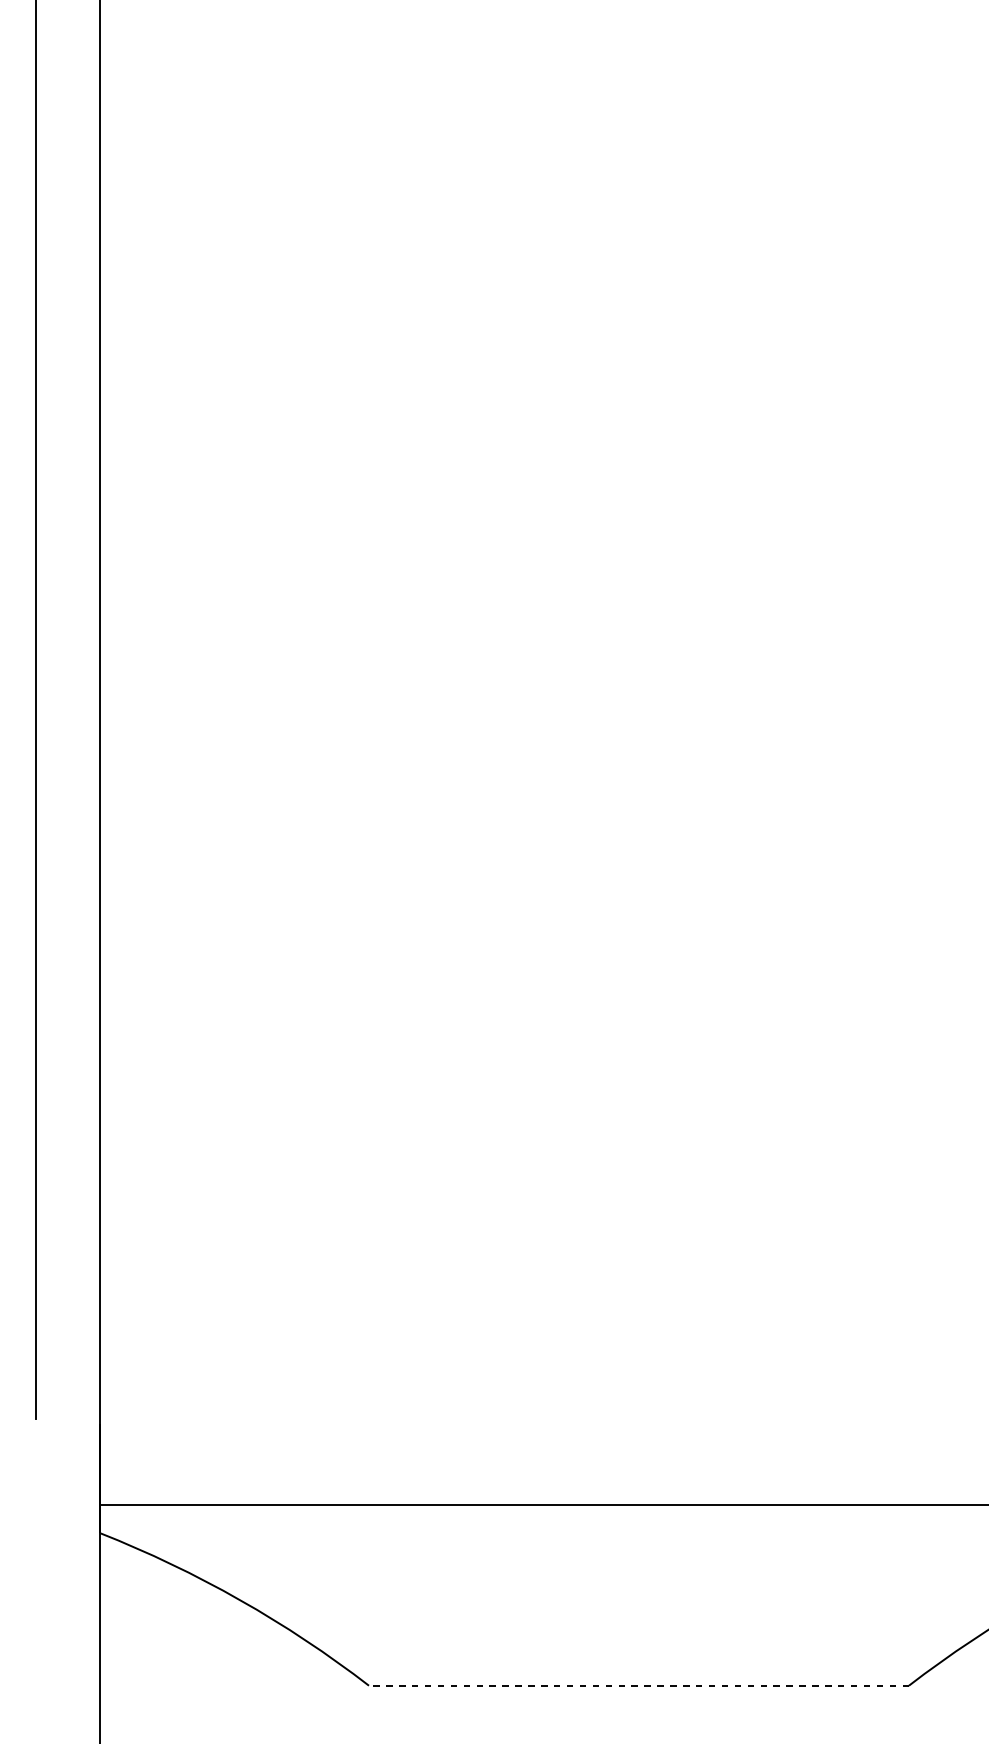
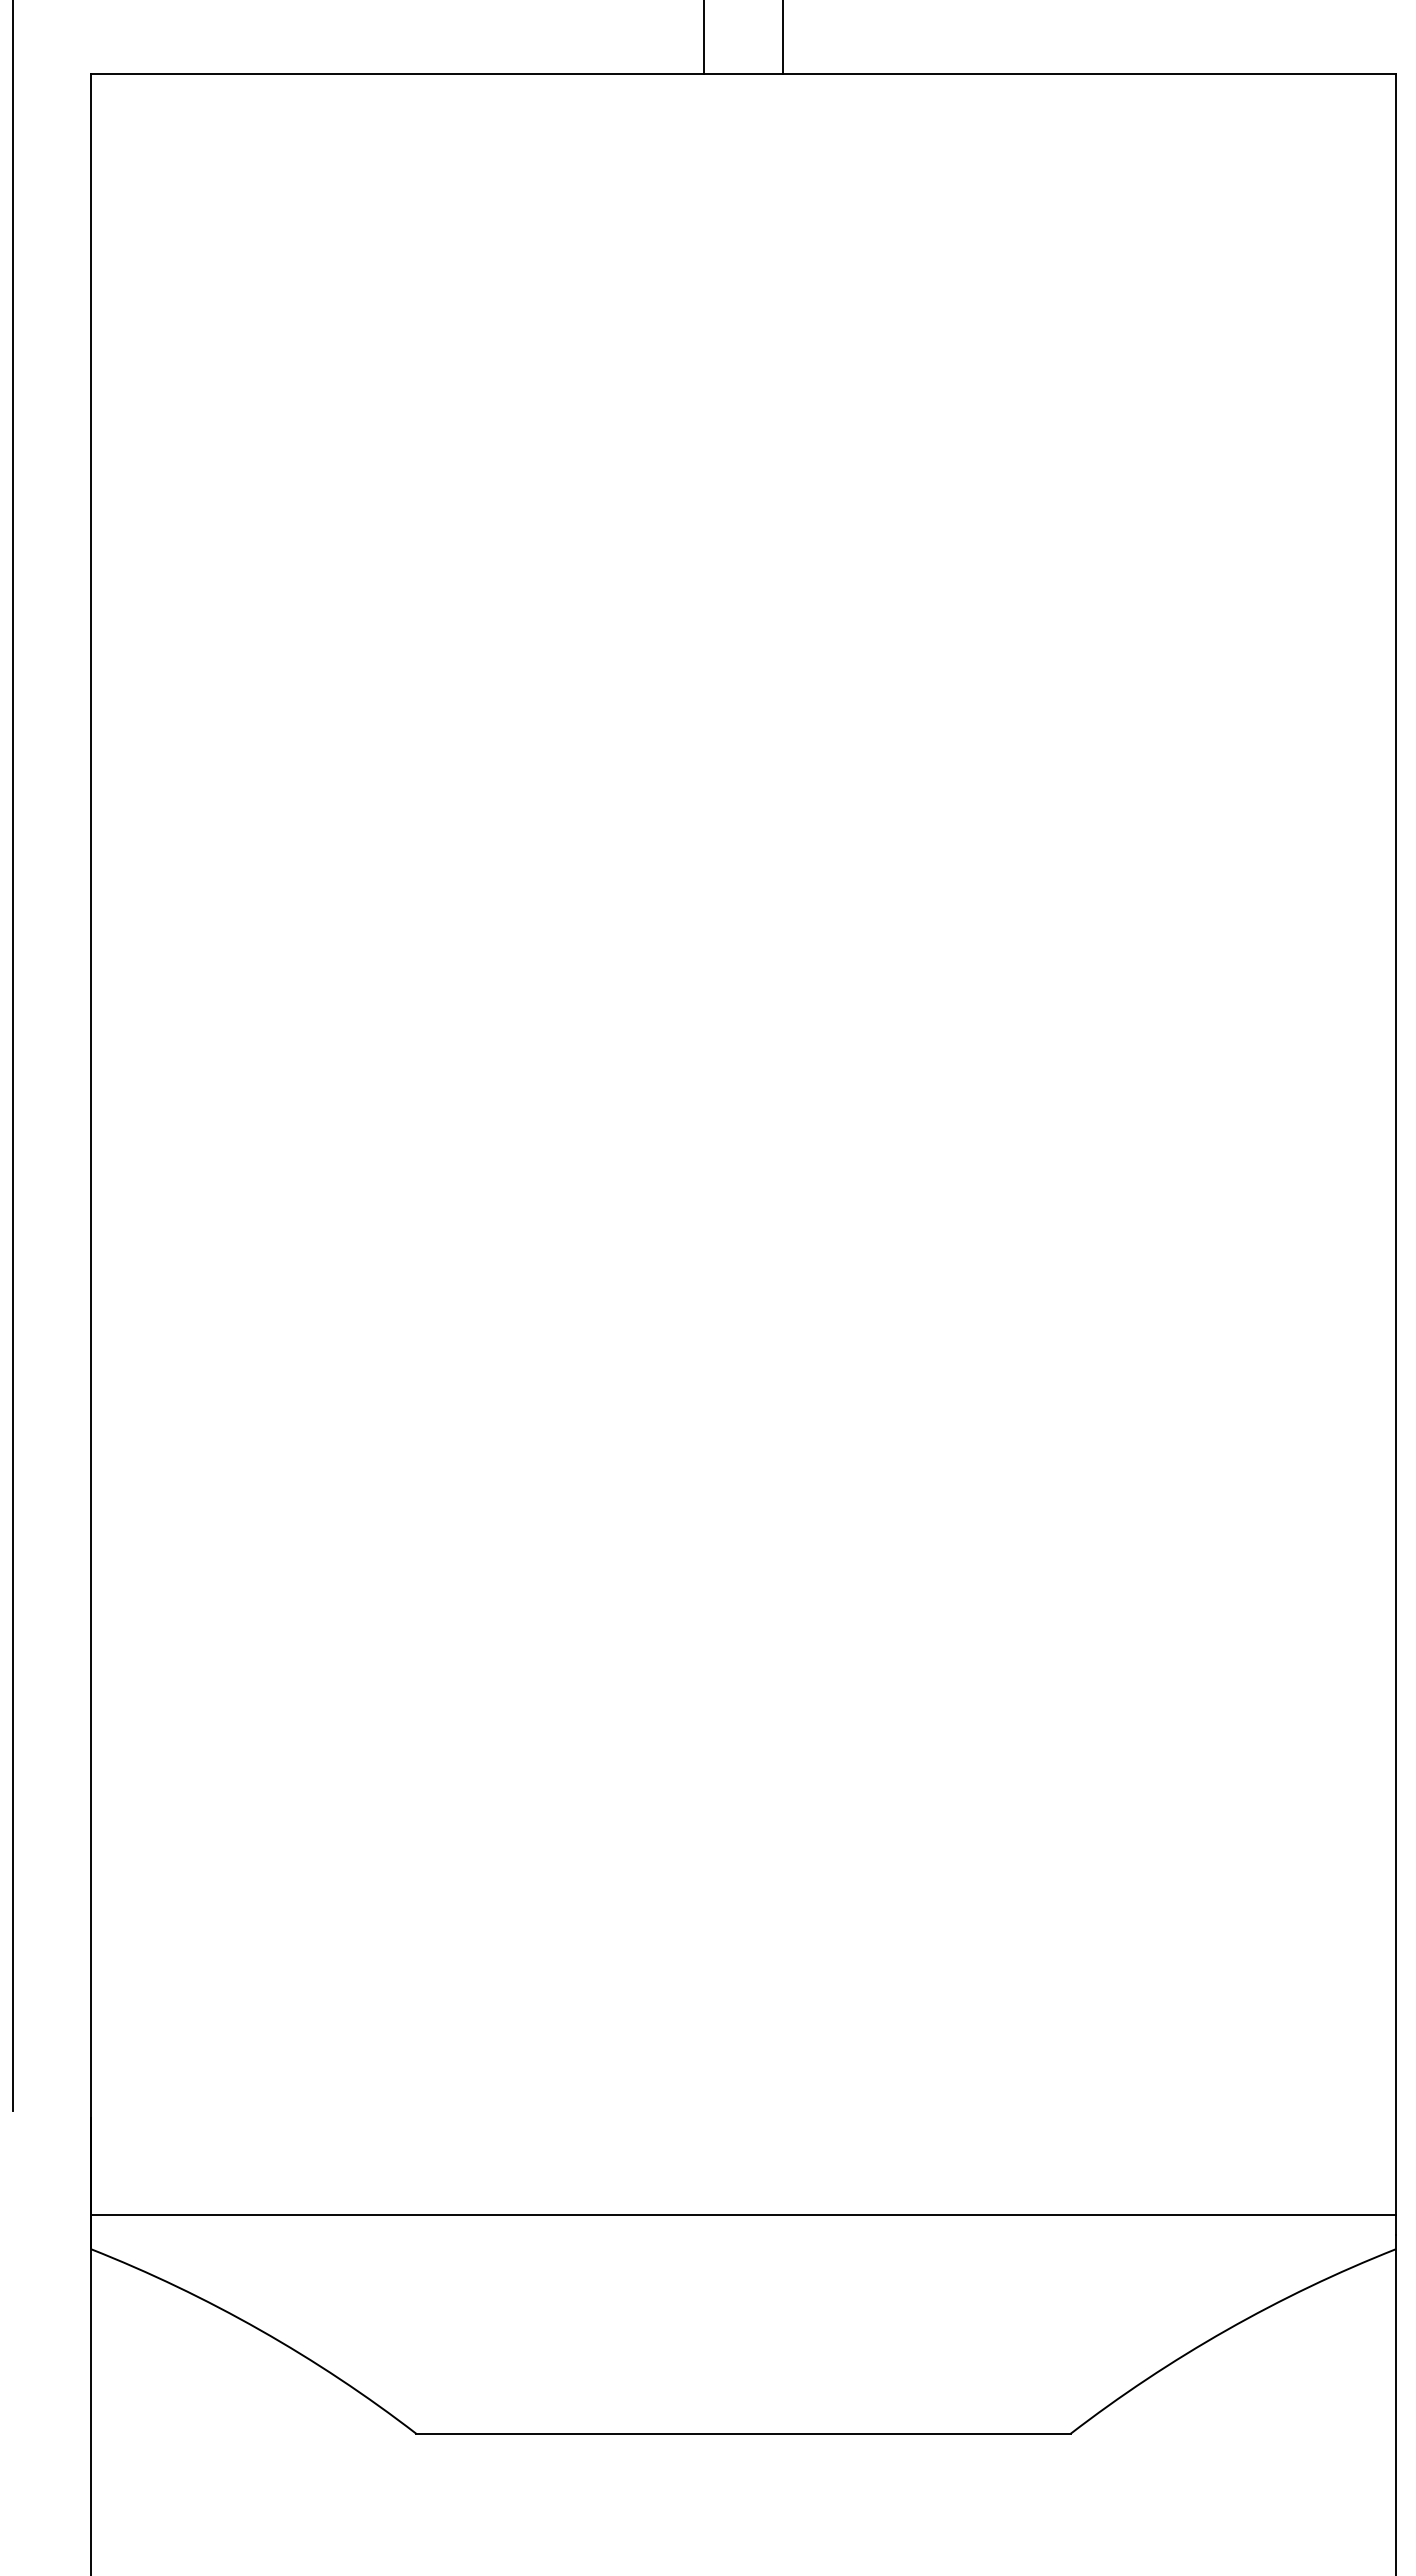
line: (638, 1685) -> (742, 2433), dashed -> solid

